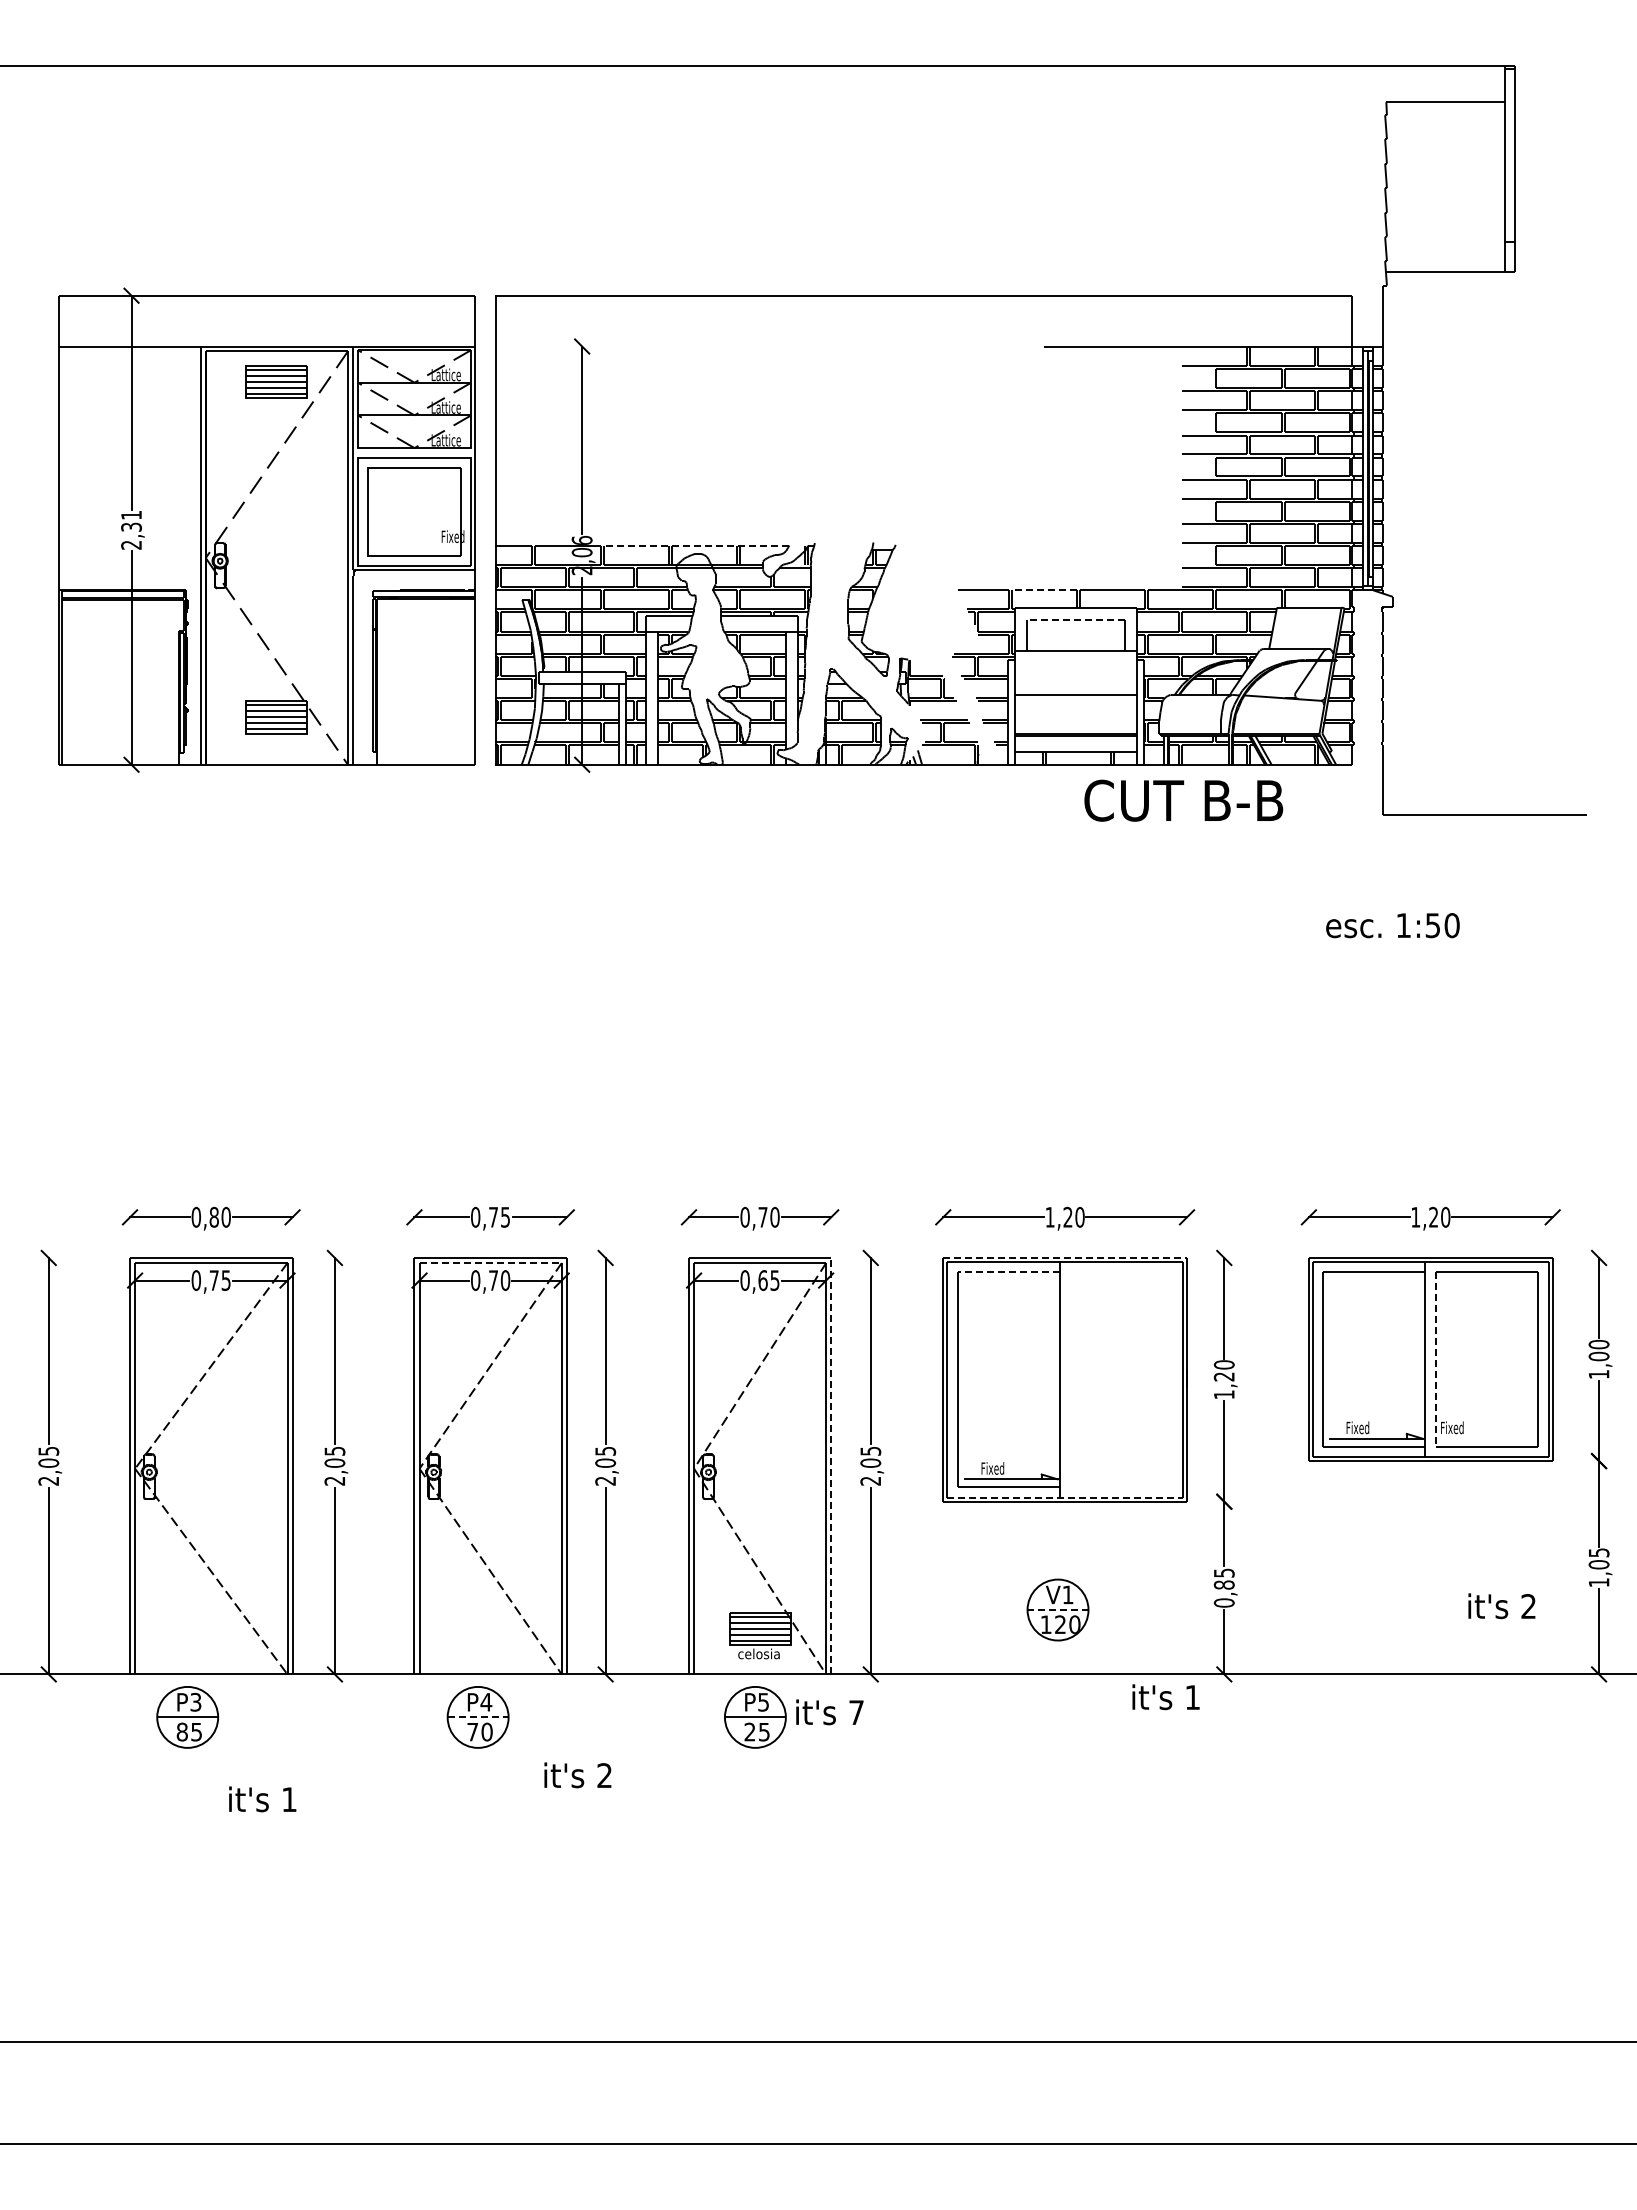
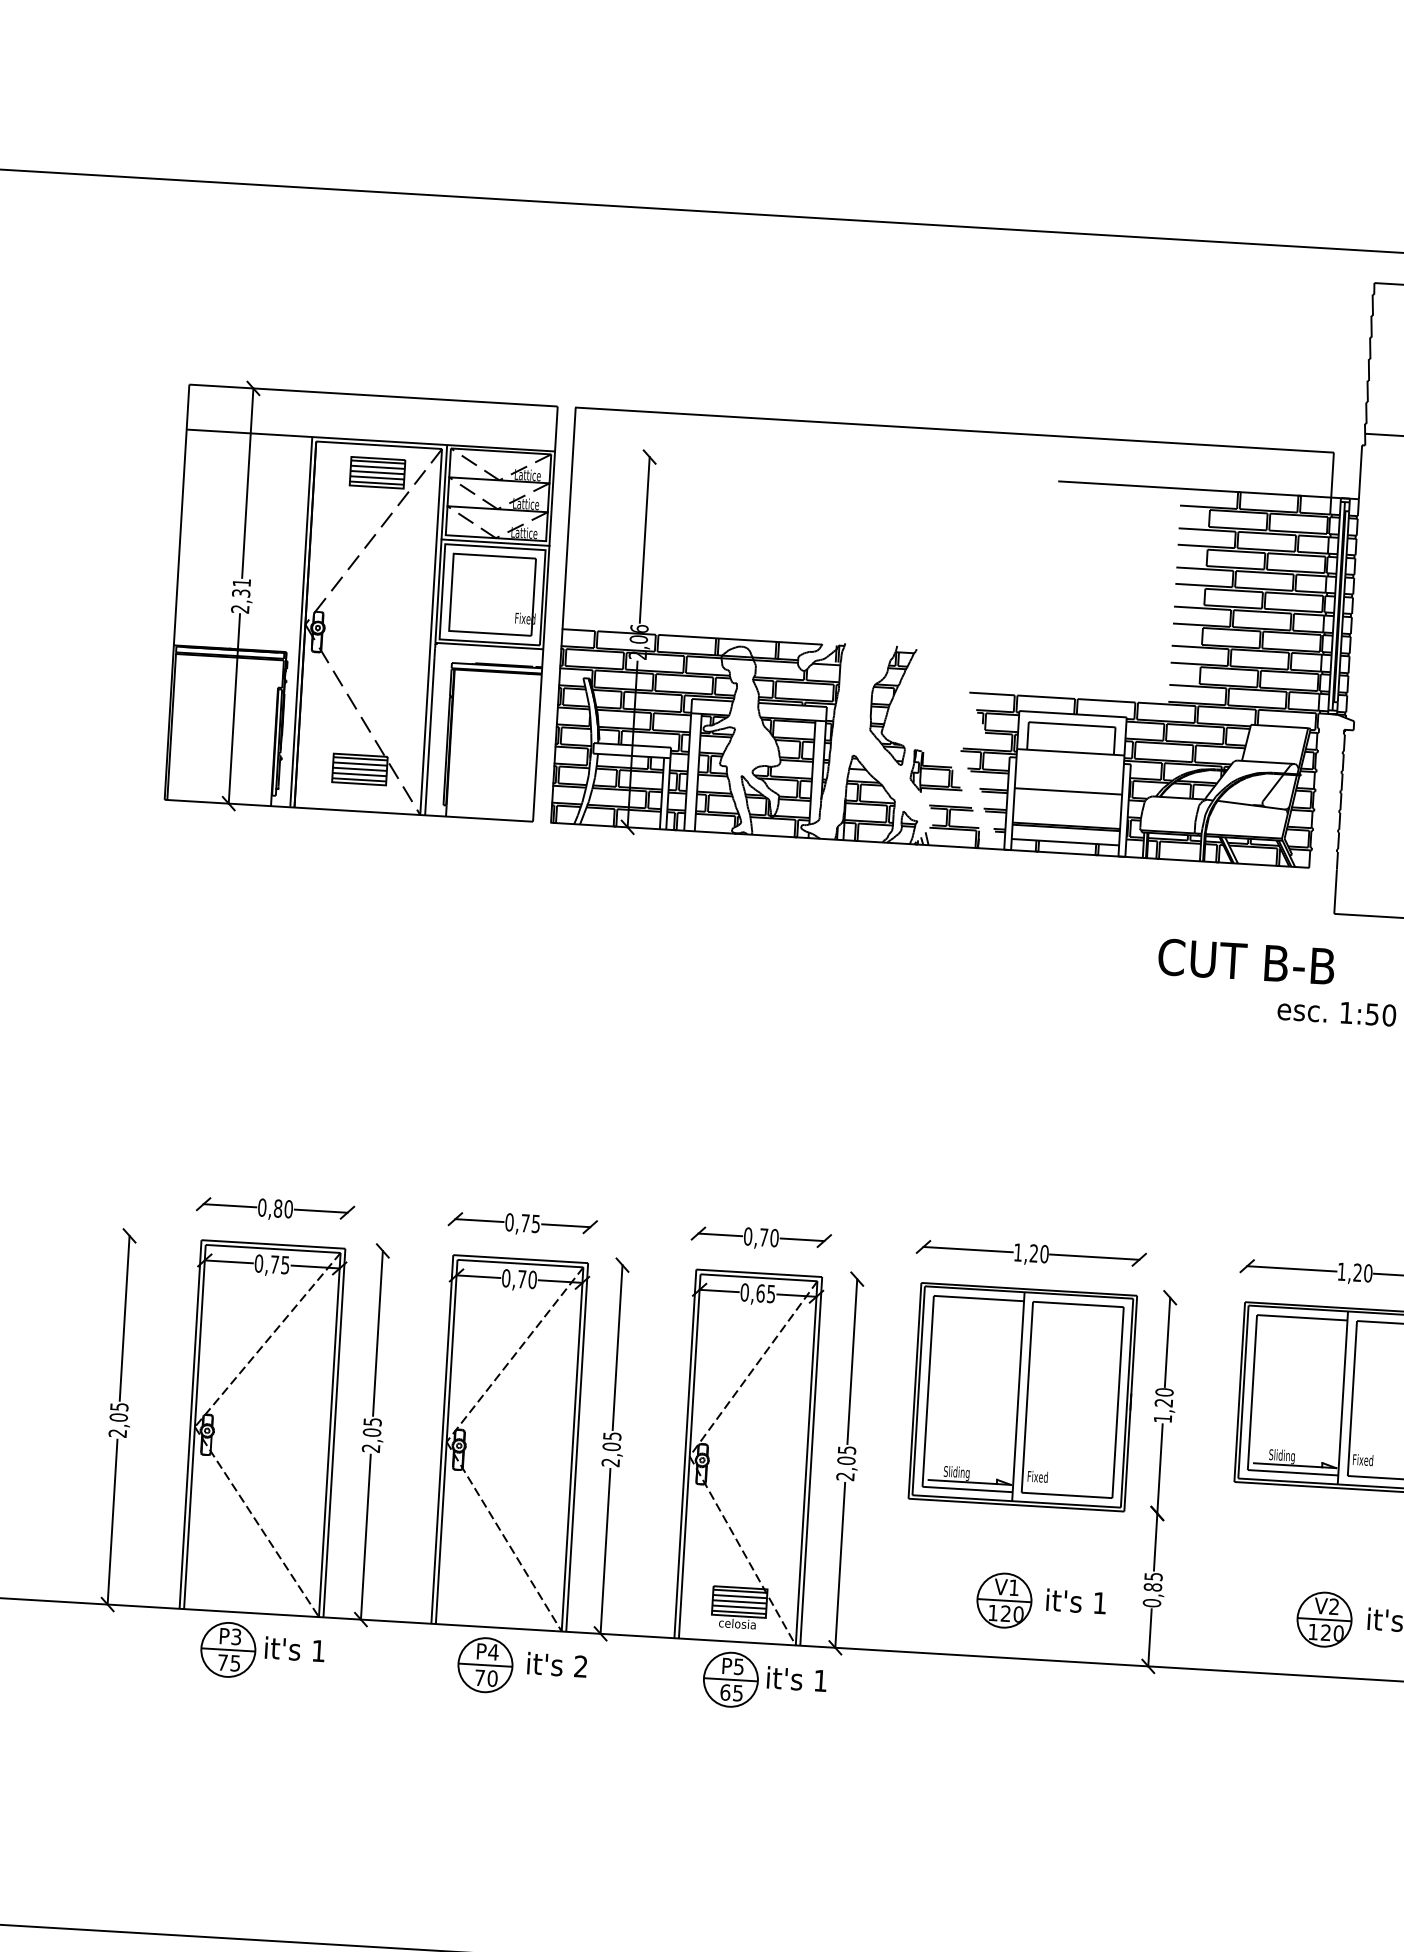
line: (414, 453) -> (495, 542), added
line: (695, 546) -> (739, 640), dashed -> solid
line: (1044, 590) -> (1046, 697), dashed -> solid
line: (1075, 619) -> (1072, 724), dashed -> solid
text: (1183, 800) -> (1246, 961), moved
line: (1065, 1257) -> (1029, 1288), dashed -> solid
line: (491, 1263) -> (521, 1264), dashed -> solid
line: (1009, 1271) -> (979, 1298), dashed -> solid
line: (1436, 1359) -> (1352, 1398), dashed -> solid
part: (1121, 1379) -> (1072, 1399), added
text: (1360, 1429) -> (1281, 1456), Fixed -> Sliding
line: (831, 1465) -> (811, 1460), dashed -> solid
text: (995, 1469) -> (956, 1472), Fixed -> Sliding
line: (1065, 1497) -> (1016, 1501), dashed -> solid
part: (1419, 1609) -> (1324, 1619), added
line: (1058, 1610) -> (1004, 1601), dashed -> solid
text: (1165, 1697) -> (1075, 1601), moved
text: (856, 1712) -> (820, 1680), 7 -> 1
line: (478, 1717) -> (485, 1665), dashed -> solid
text: (181, 1731) -> (222, 1662), 85 -> 75
text: (749, 1731) -> (724, 1691), 25 -> 65
text: (577, 1775) -> (556, 1665), moved
text: (262, 1799) -> (294, 1649), moved

